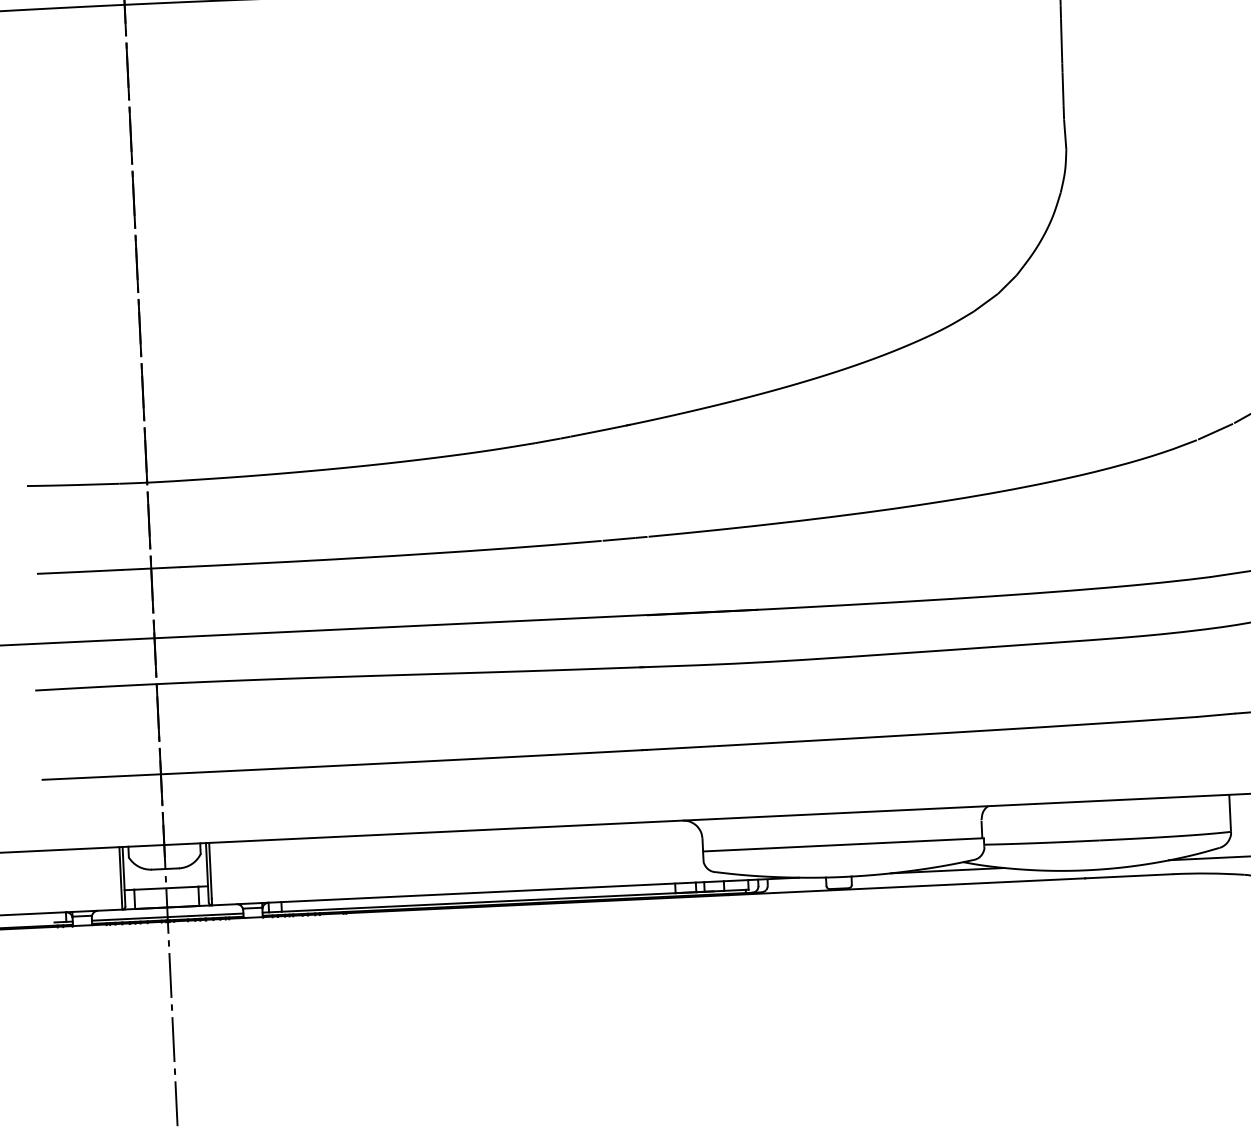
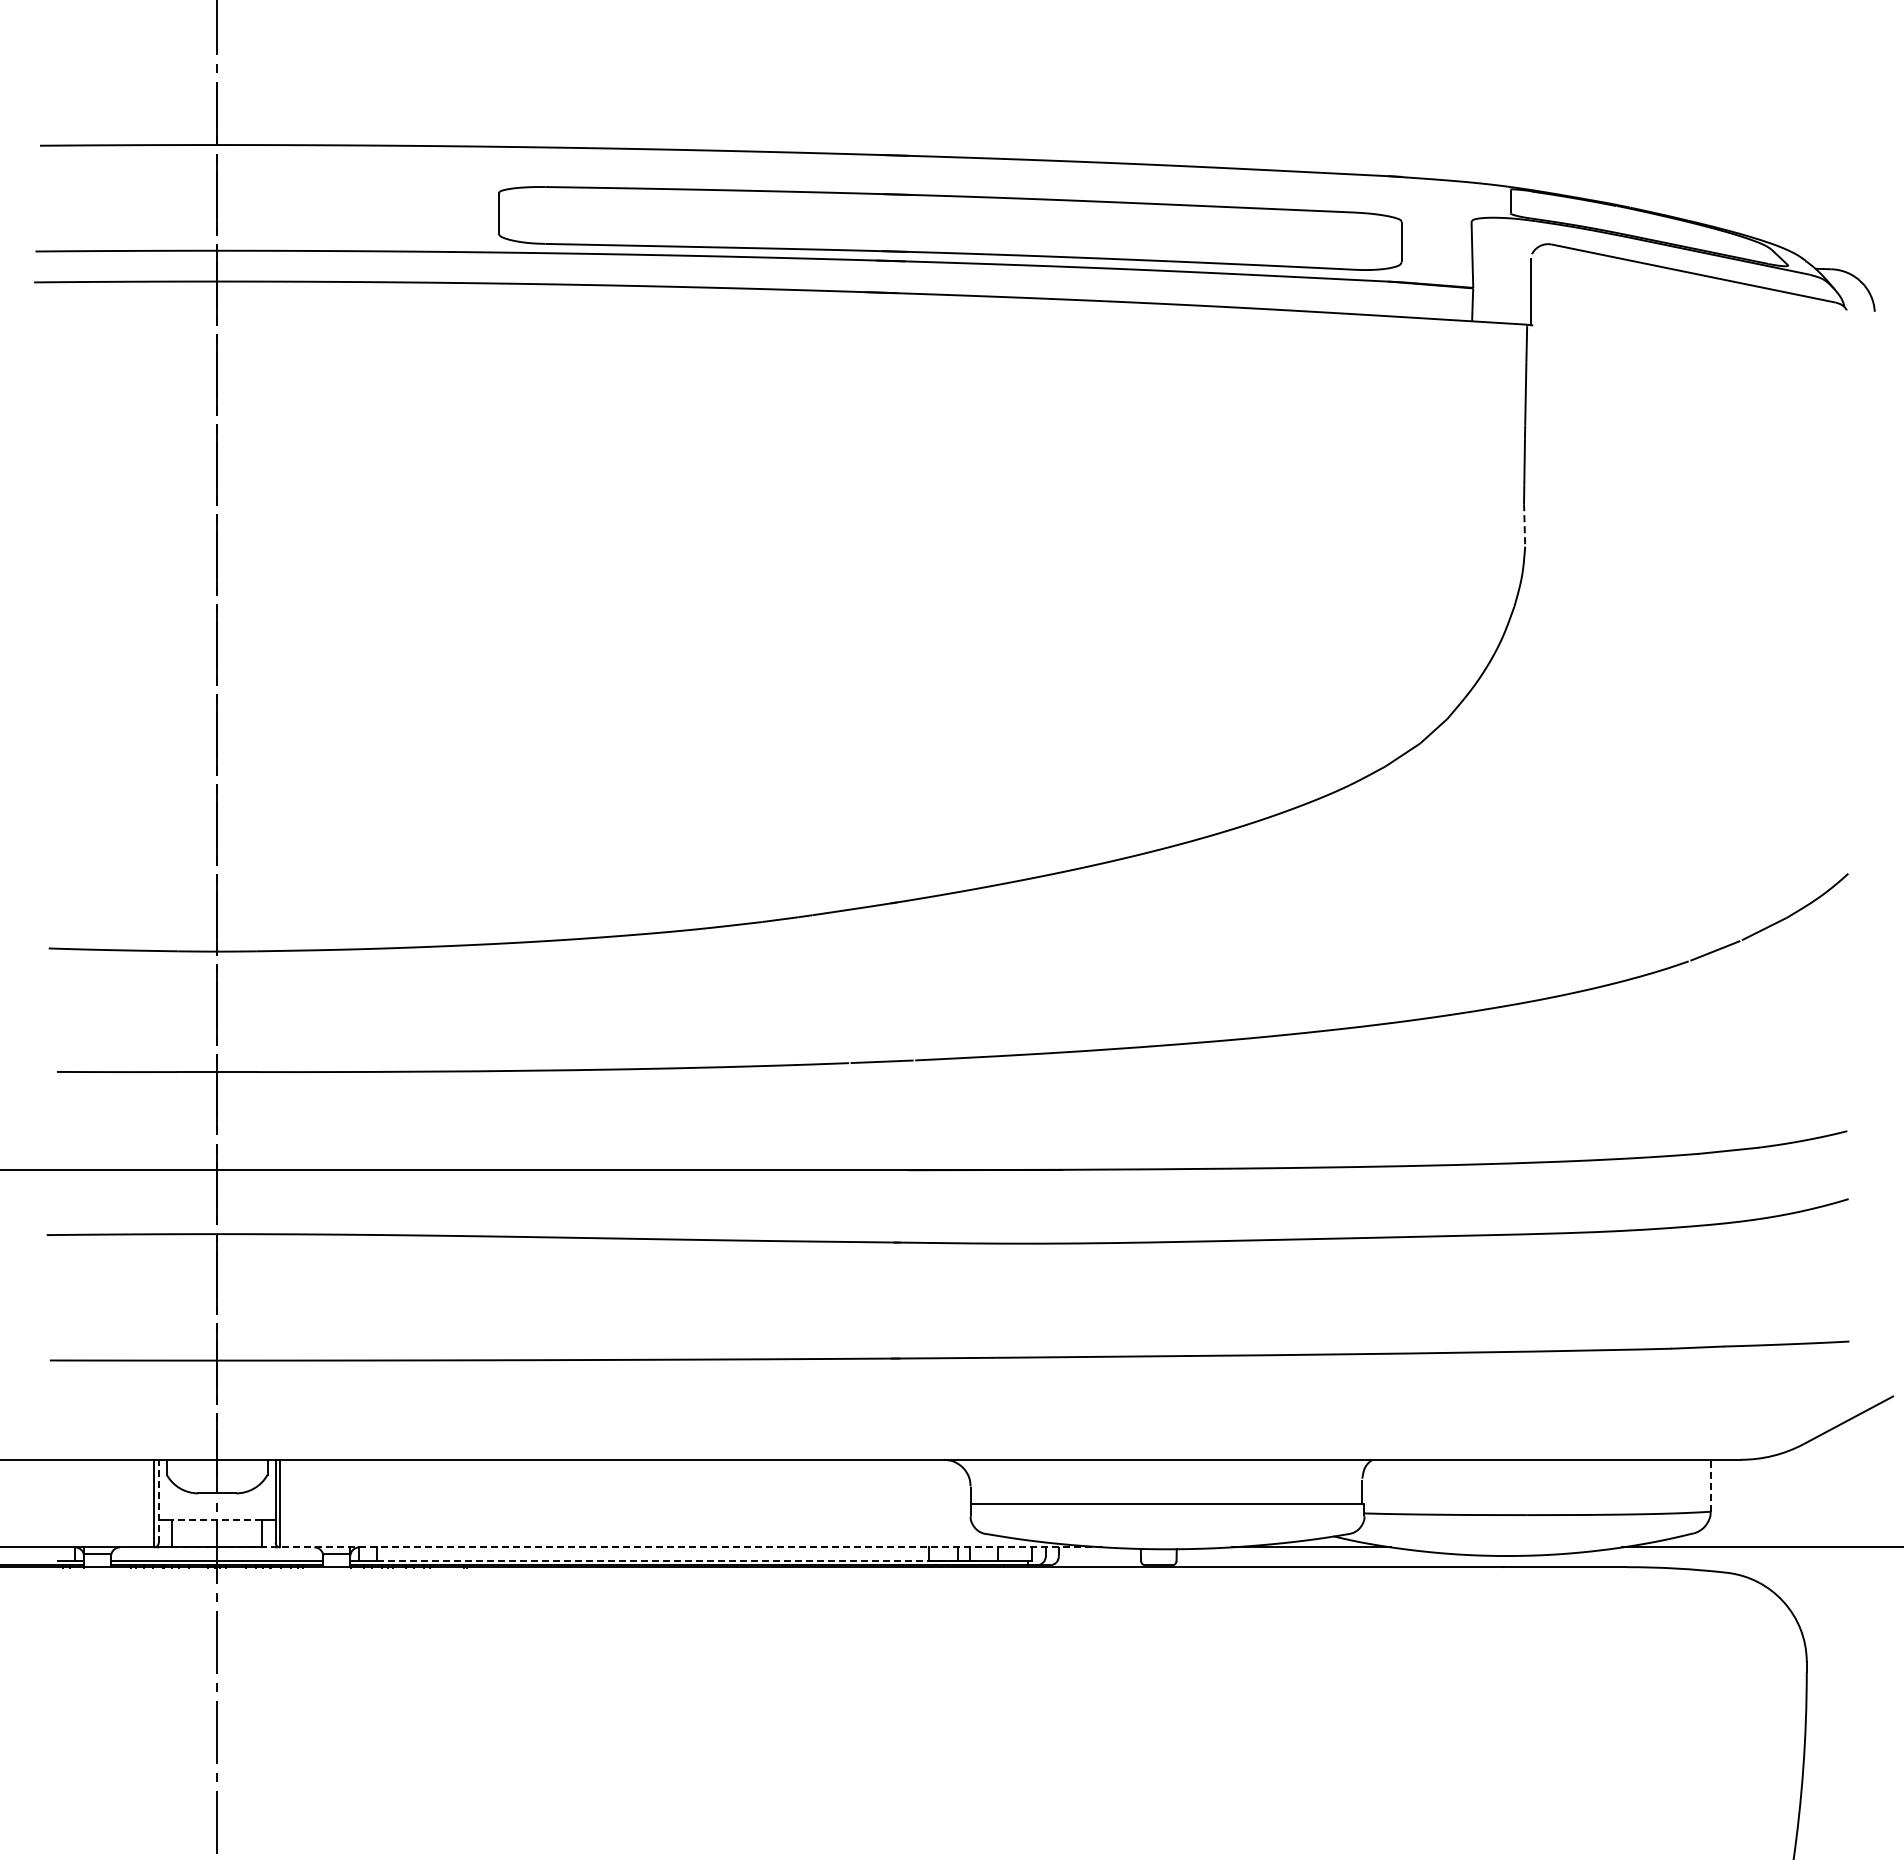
line: (1065, 134) -> (1524, 525), solid -> dashed
line: (1230, 813) -> (1710, 1485), solid -> dashed
line: (123, 876) -> (158, 1501), solid -> dashed
line: (166, 888) -> (217, 1520), solid -> dashed
line: (467, 893) -> (638, 1547), solid -> dashed
line: (498, 901) -> (680, 1560), solid -> dashed

